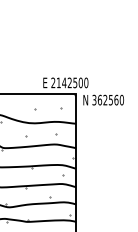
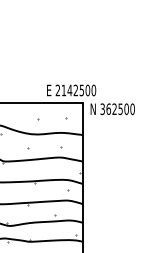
text: (116, 99) -> (126, 108), 362560 -> 362500

